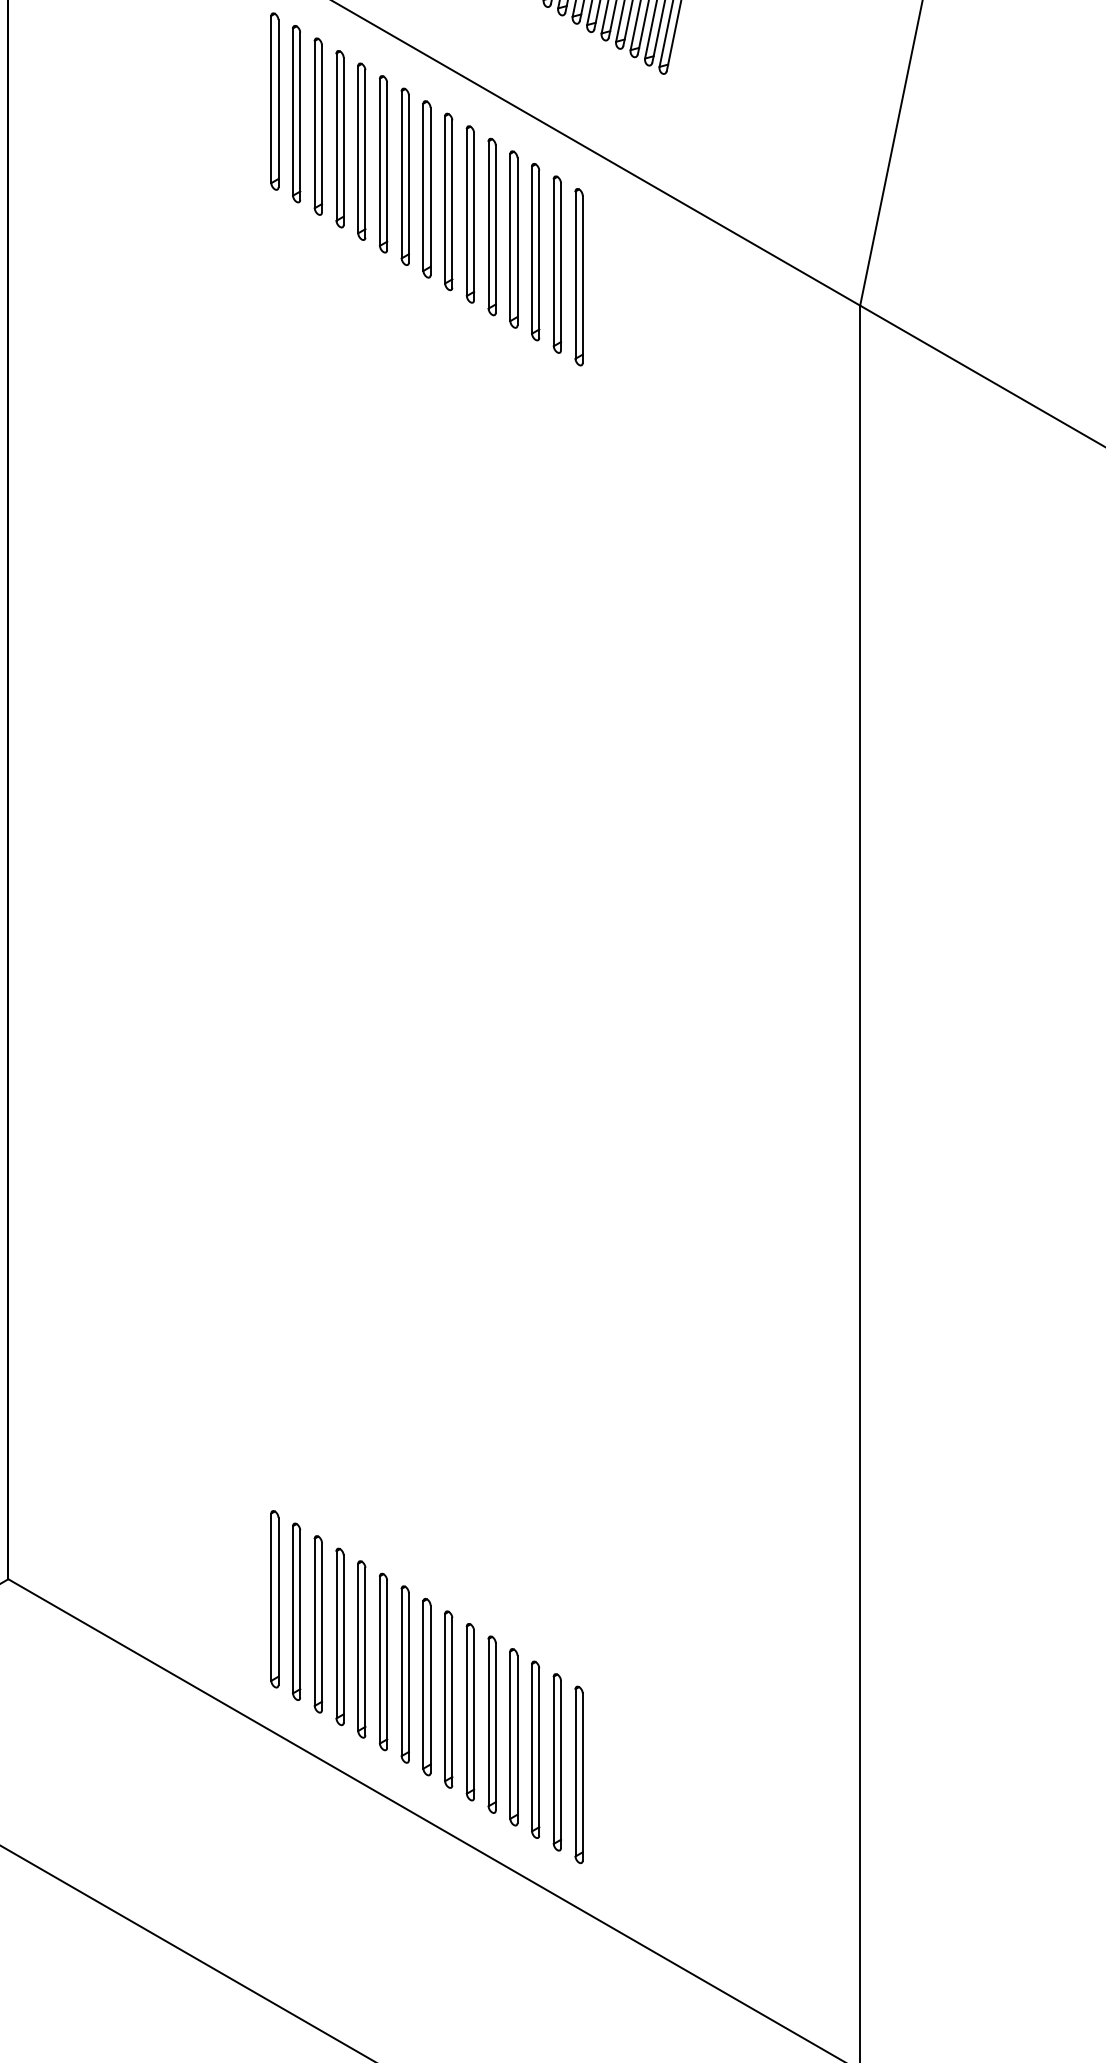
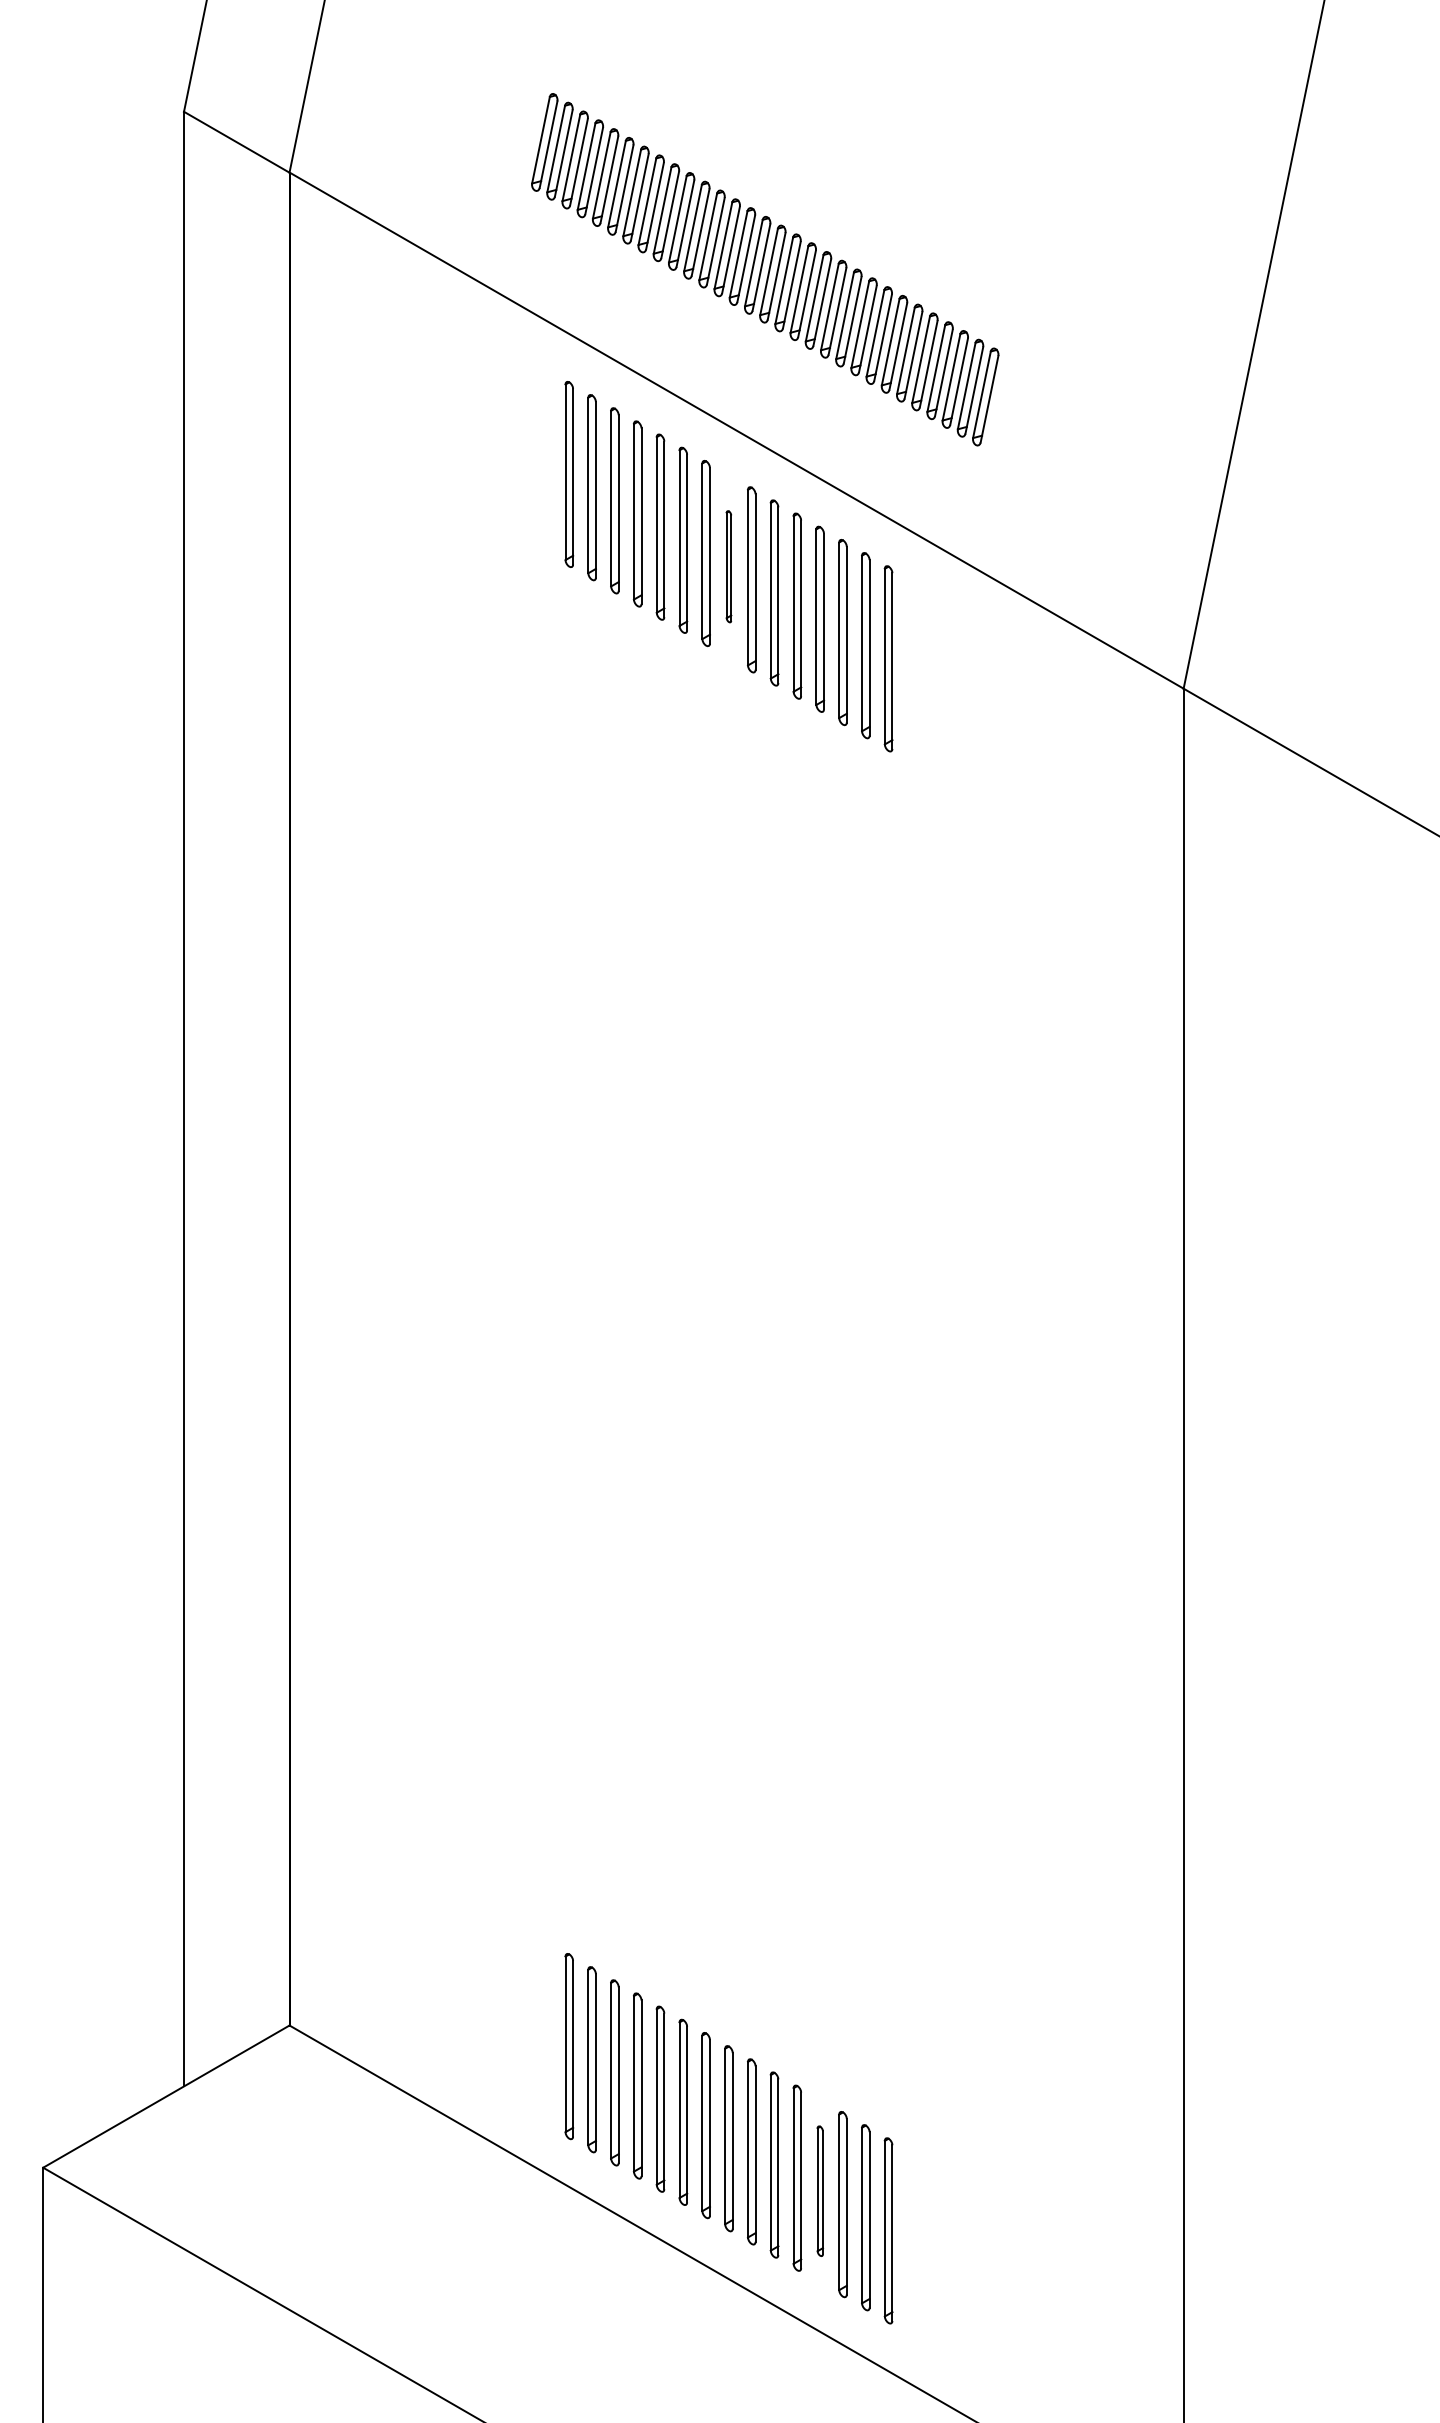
part: (426, 189) -> (728, 566), size x0.6
part: (514, 1736) -> (820, 2190), size x0.7

